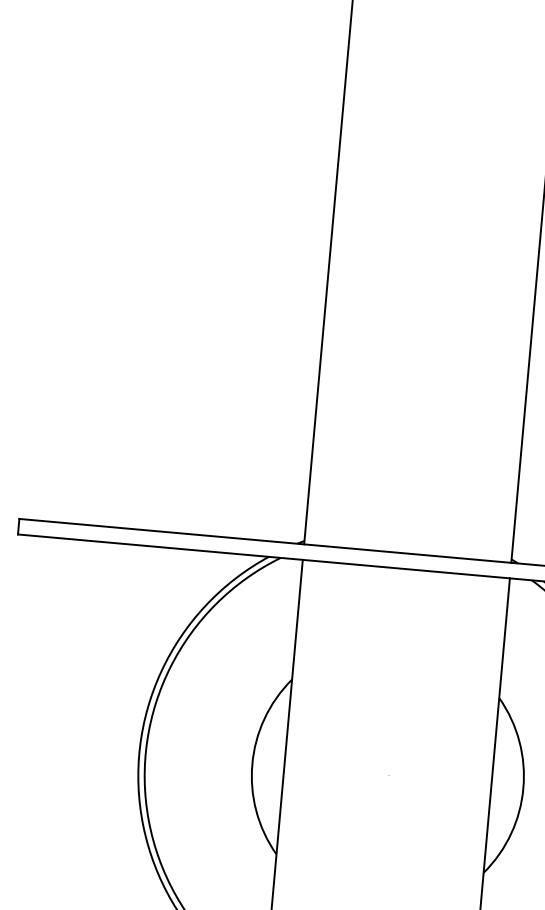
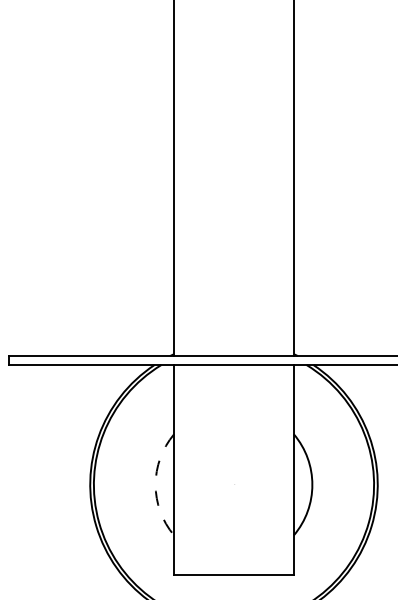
arc: (252, 763) -> (155, 484), solid -> dashed

